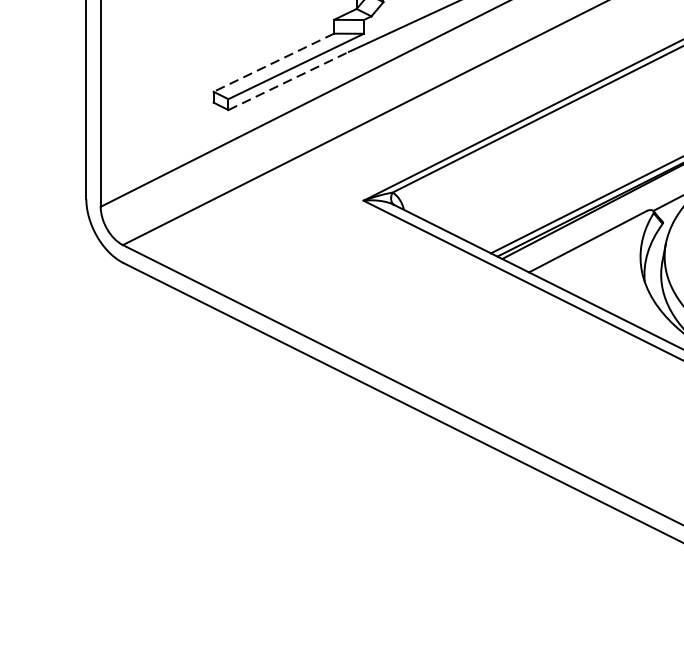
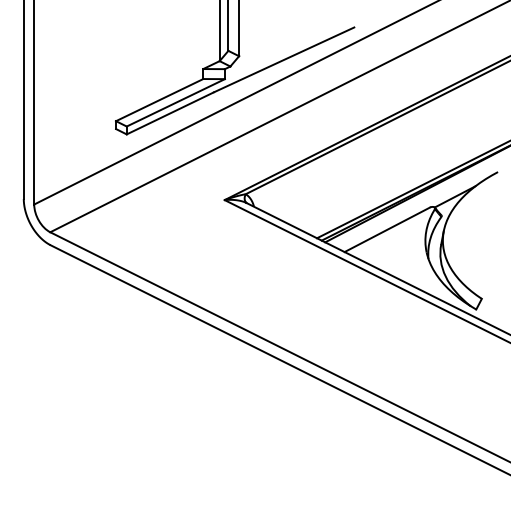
line: (273, 63) -> (159, 100), dashed -> solid
line: (288, 81) -> (170, 113), dashed -> solid

